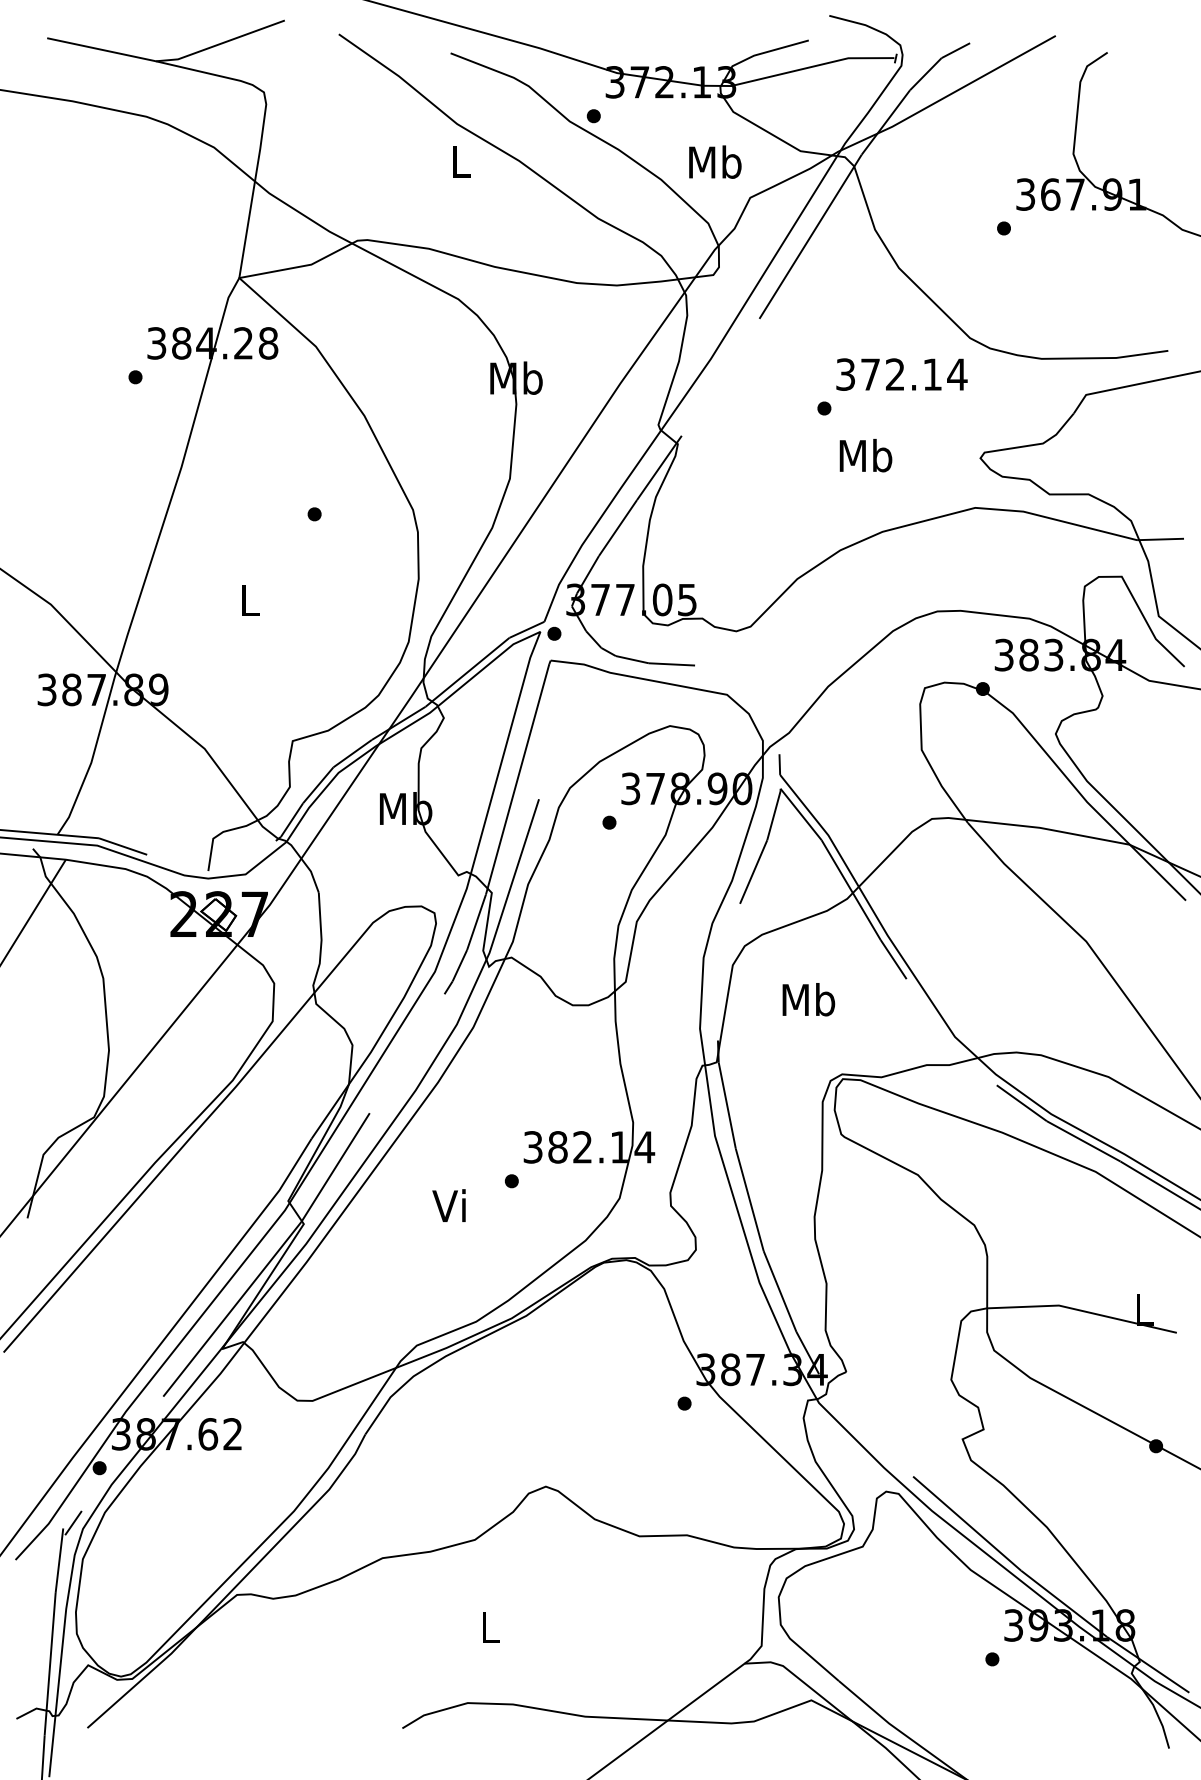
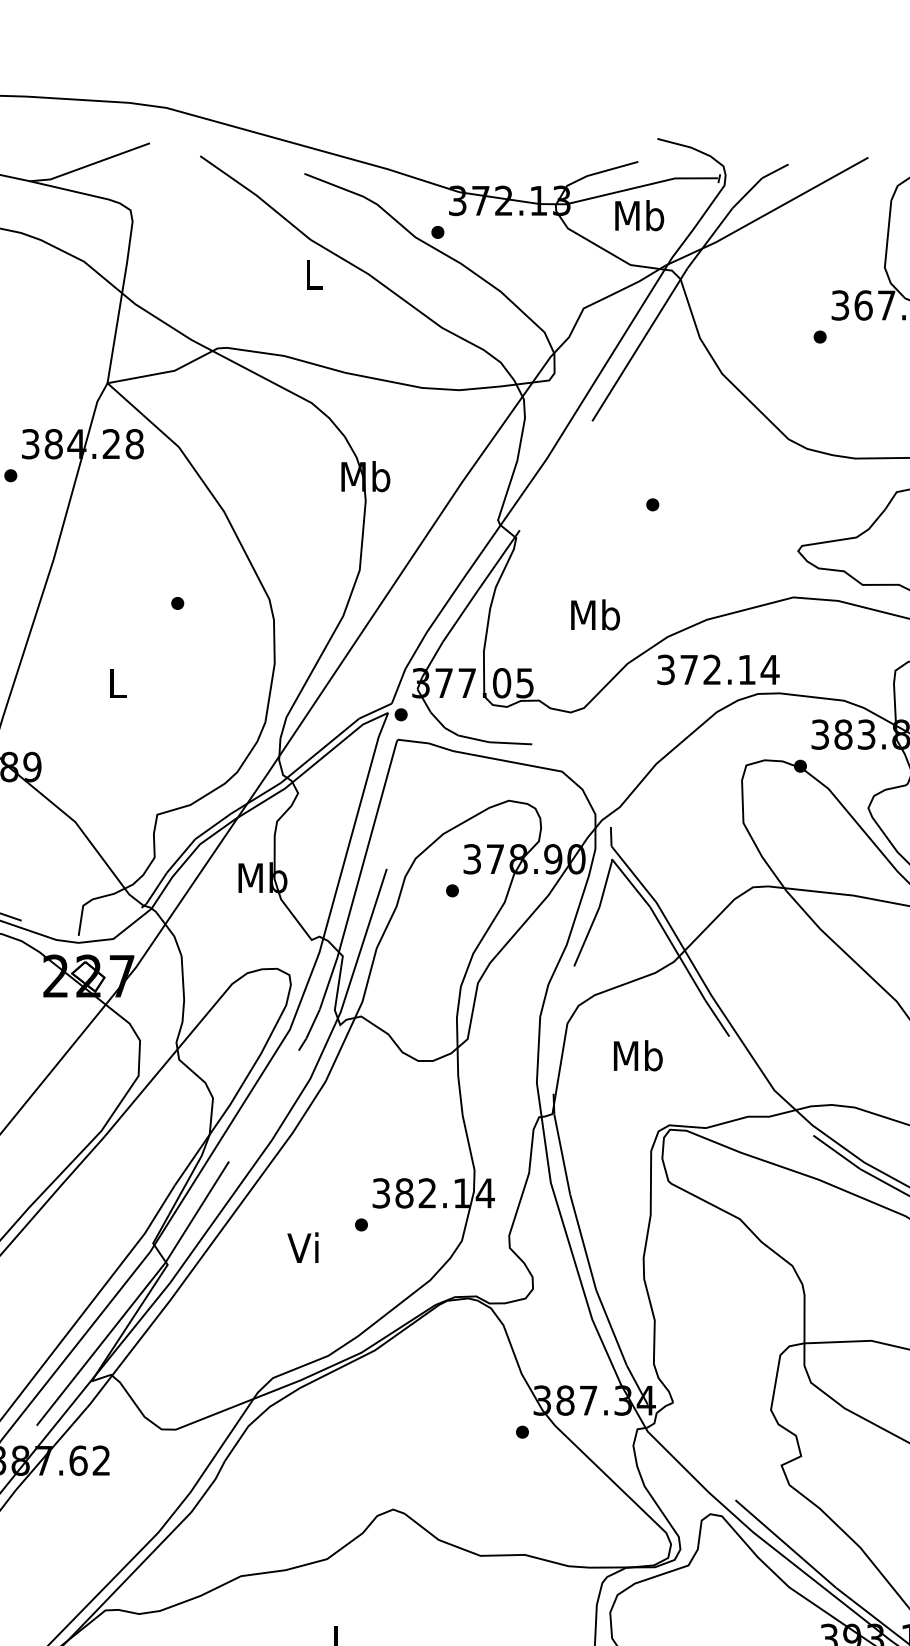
text: (715, 161) -> (639, 215), moved
text: (901, 374) -> (718, 669), moved
text: (865, 455) -> (595, 614), moved

